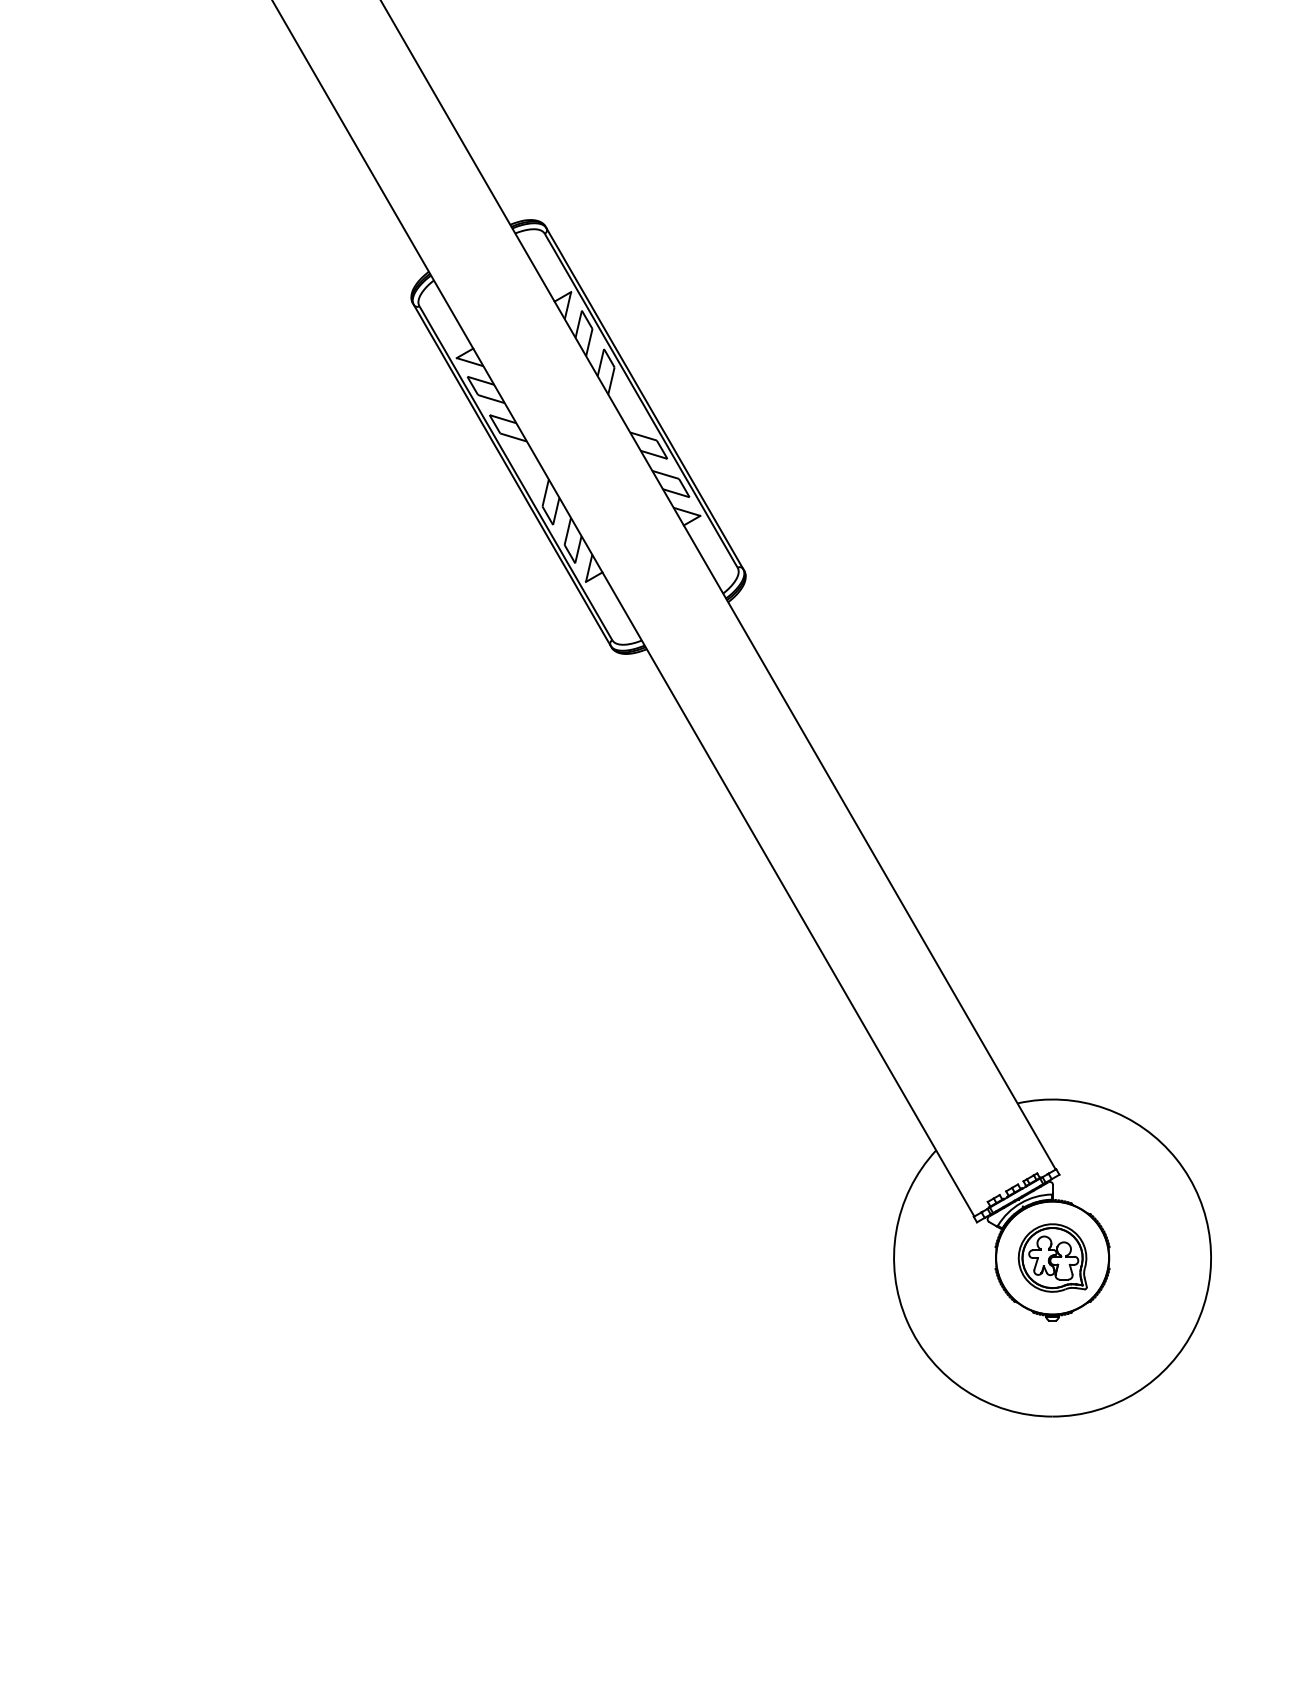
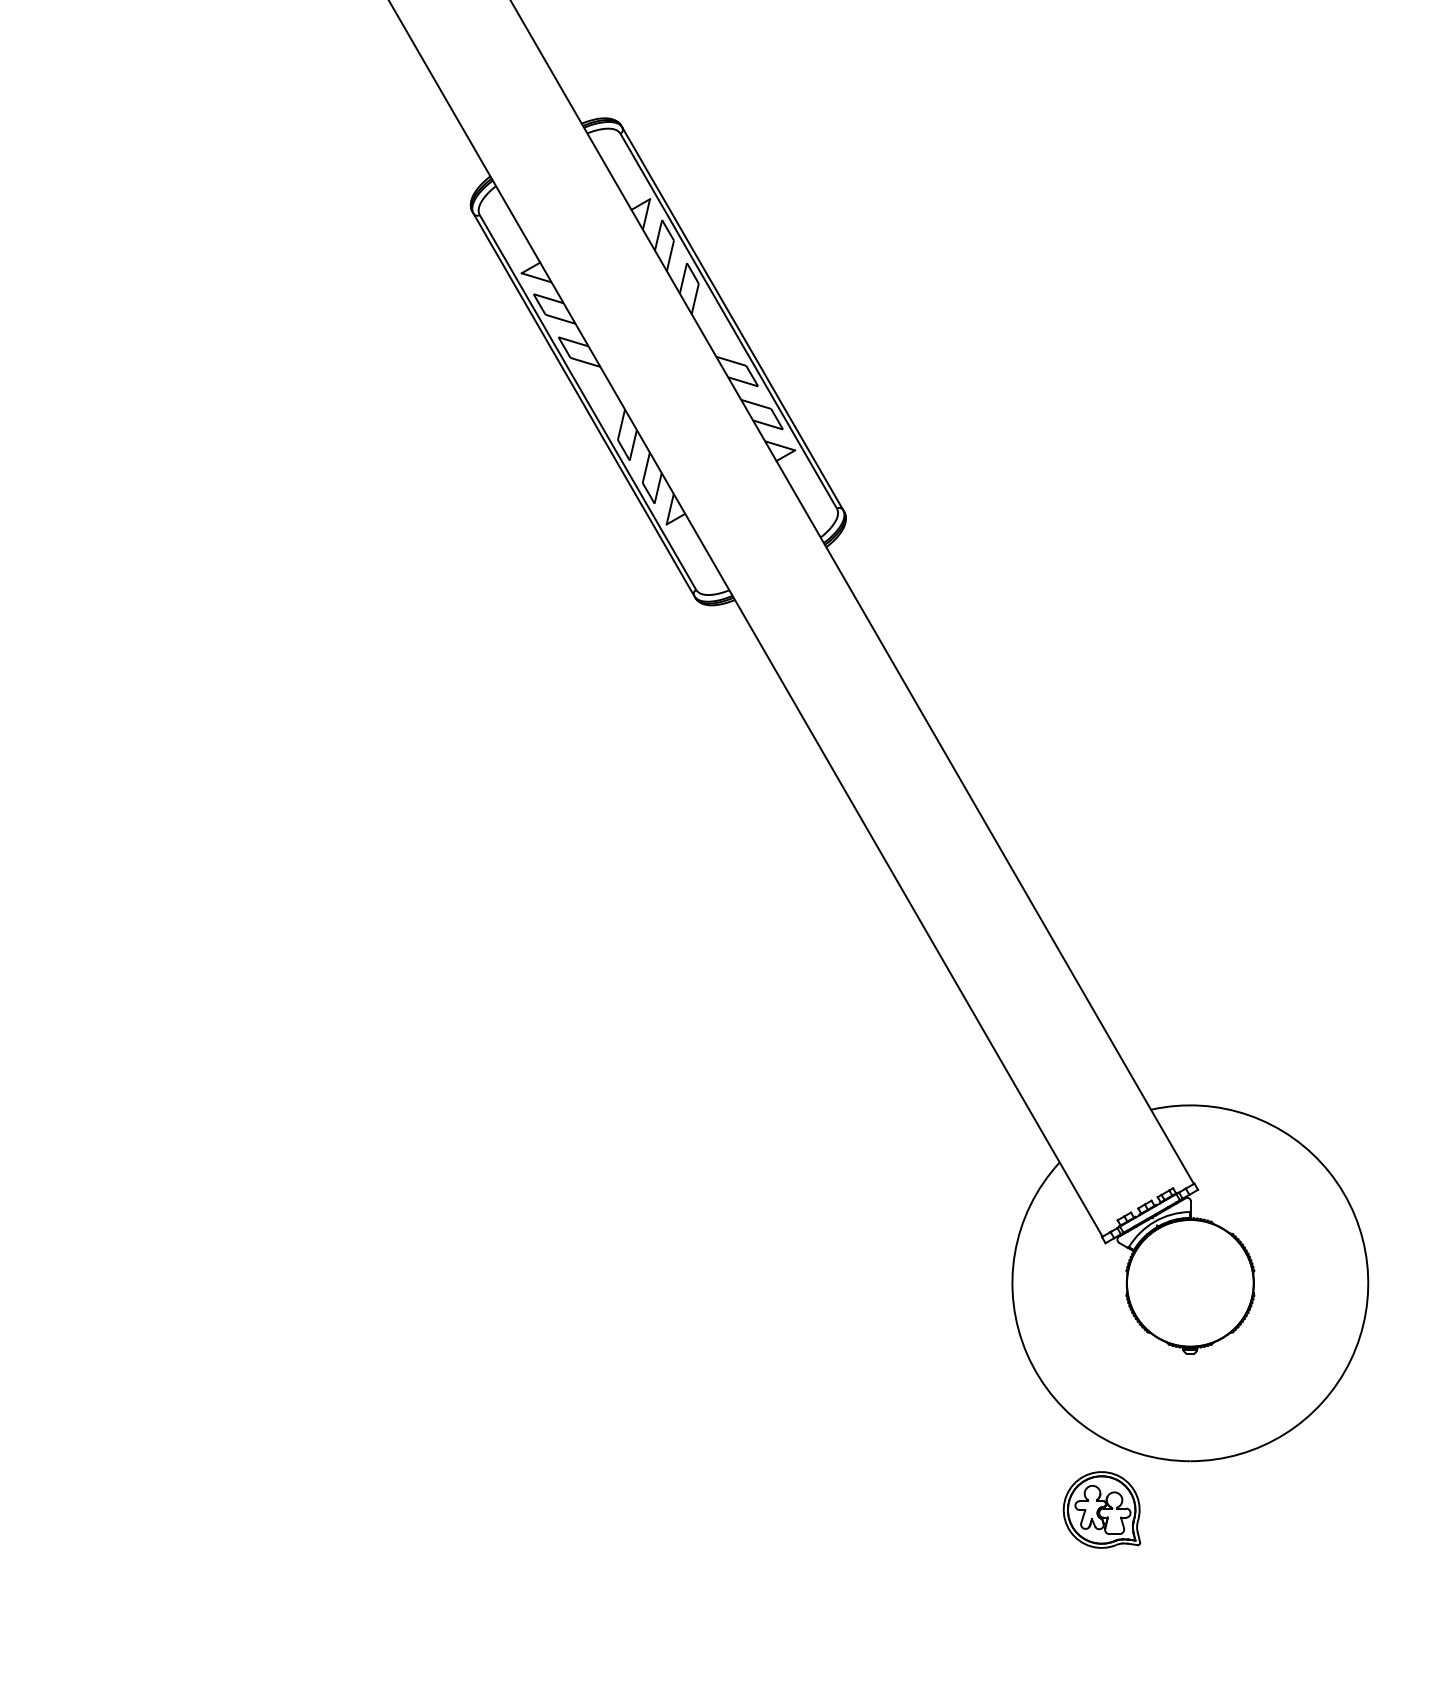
part: (1052, 1257) -> (1101, 1509), moved

